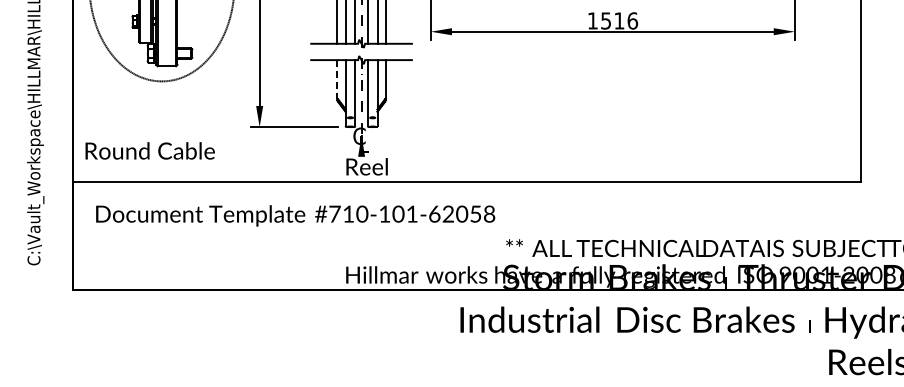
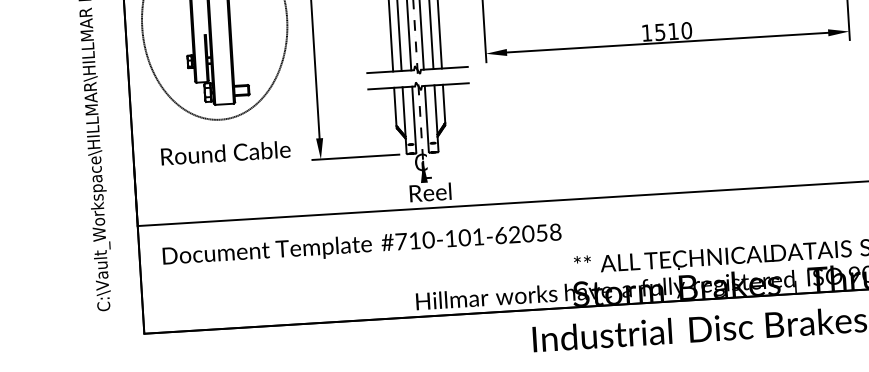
text: (632, 20) -> (686, 30), 1516 -> 1510
line: (337, 79) -> (395, 107), dashed -> solid
text: (149, 150) -> (225, 152), moved

